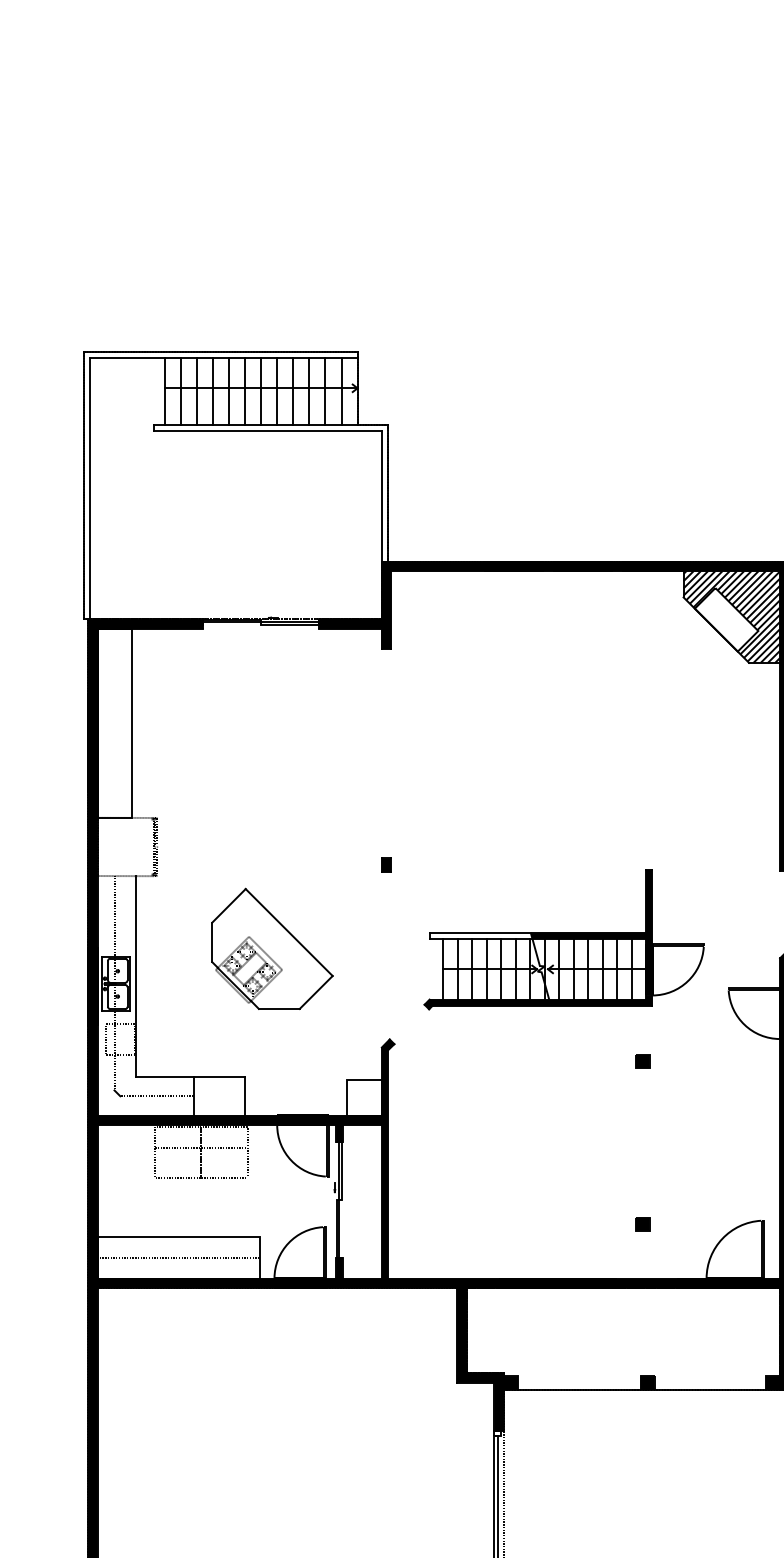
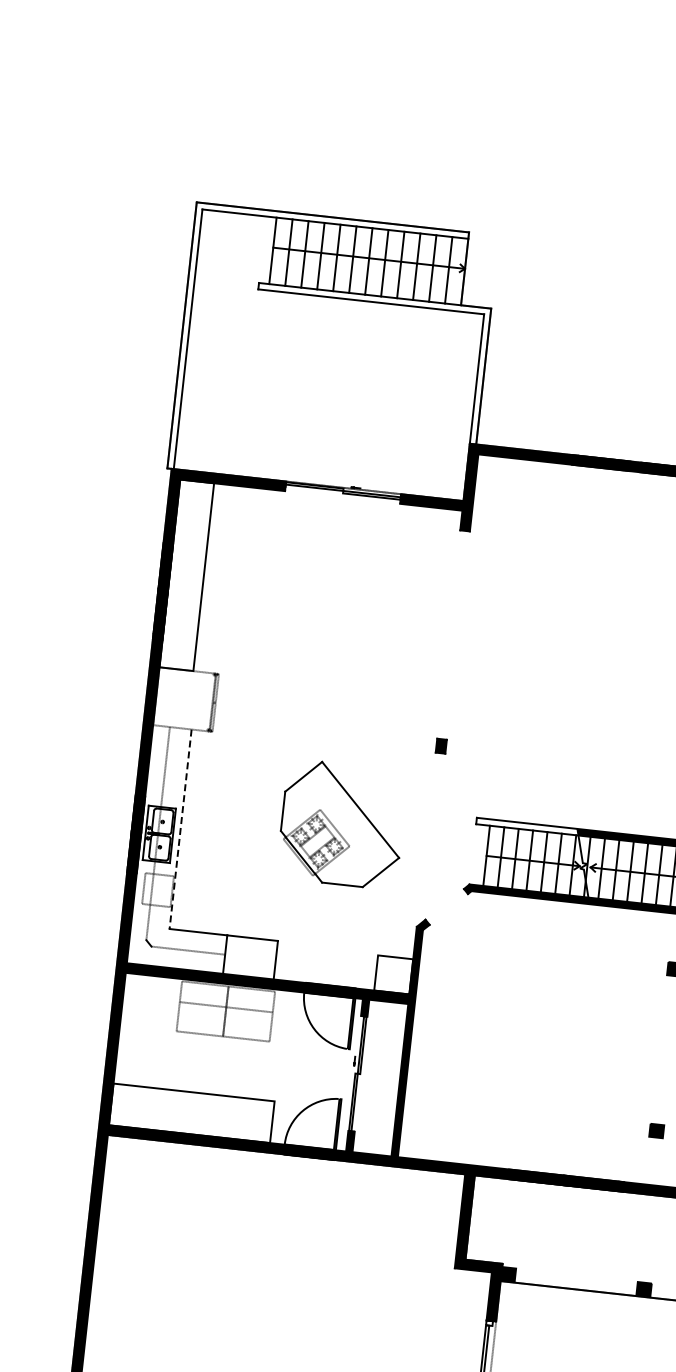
part: (272, 948) -> (342, 823), moved
line: (136, 977) -> (180, 830), solid -> dashed
line: (178, 1257) -> (191, 1113), removed

